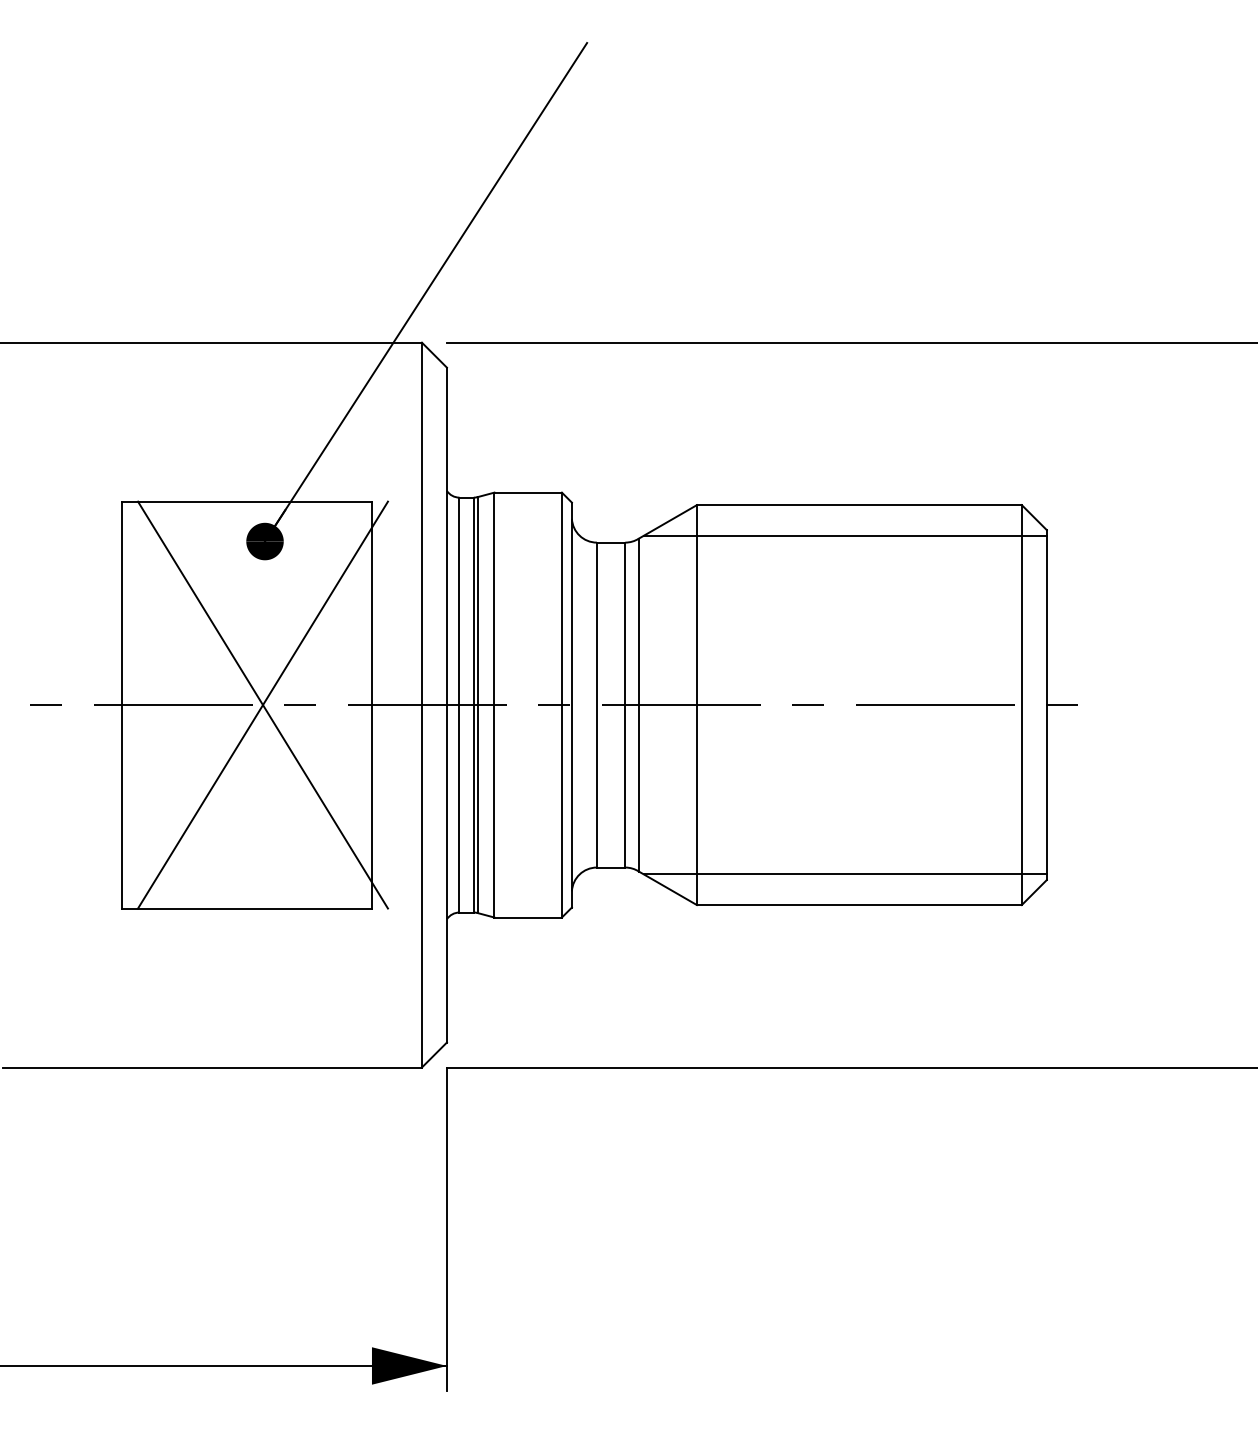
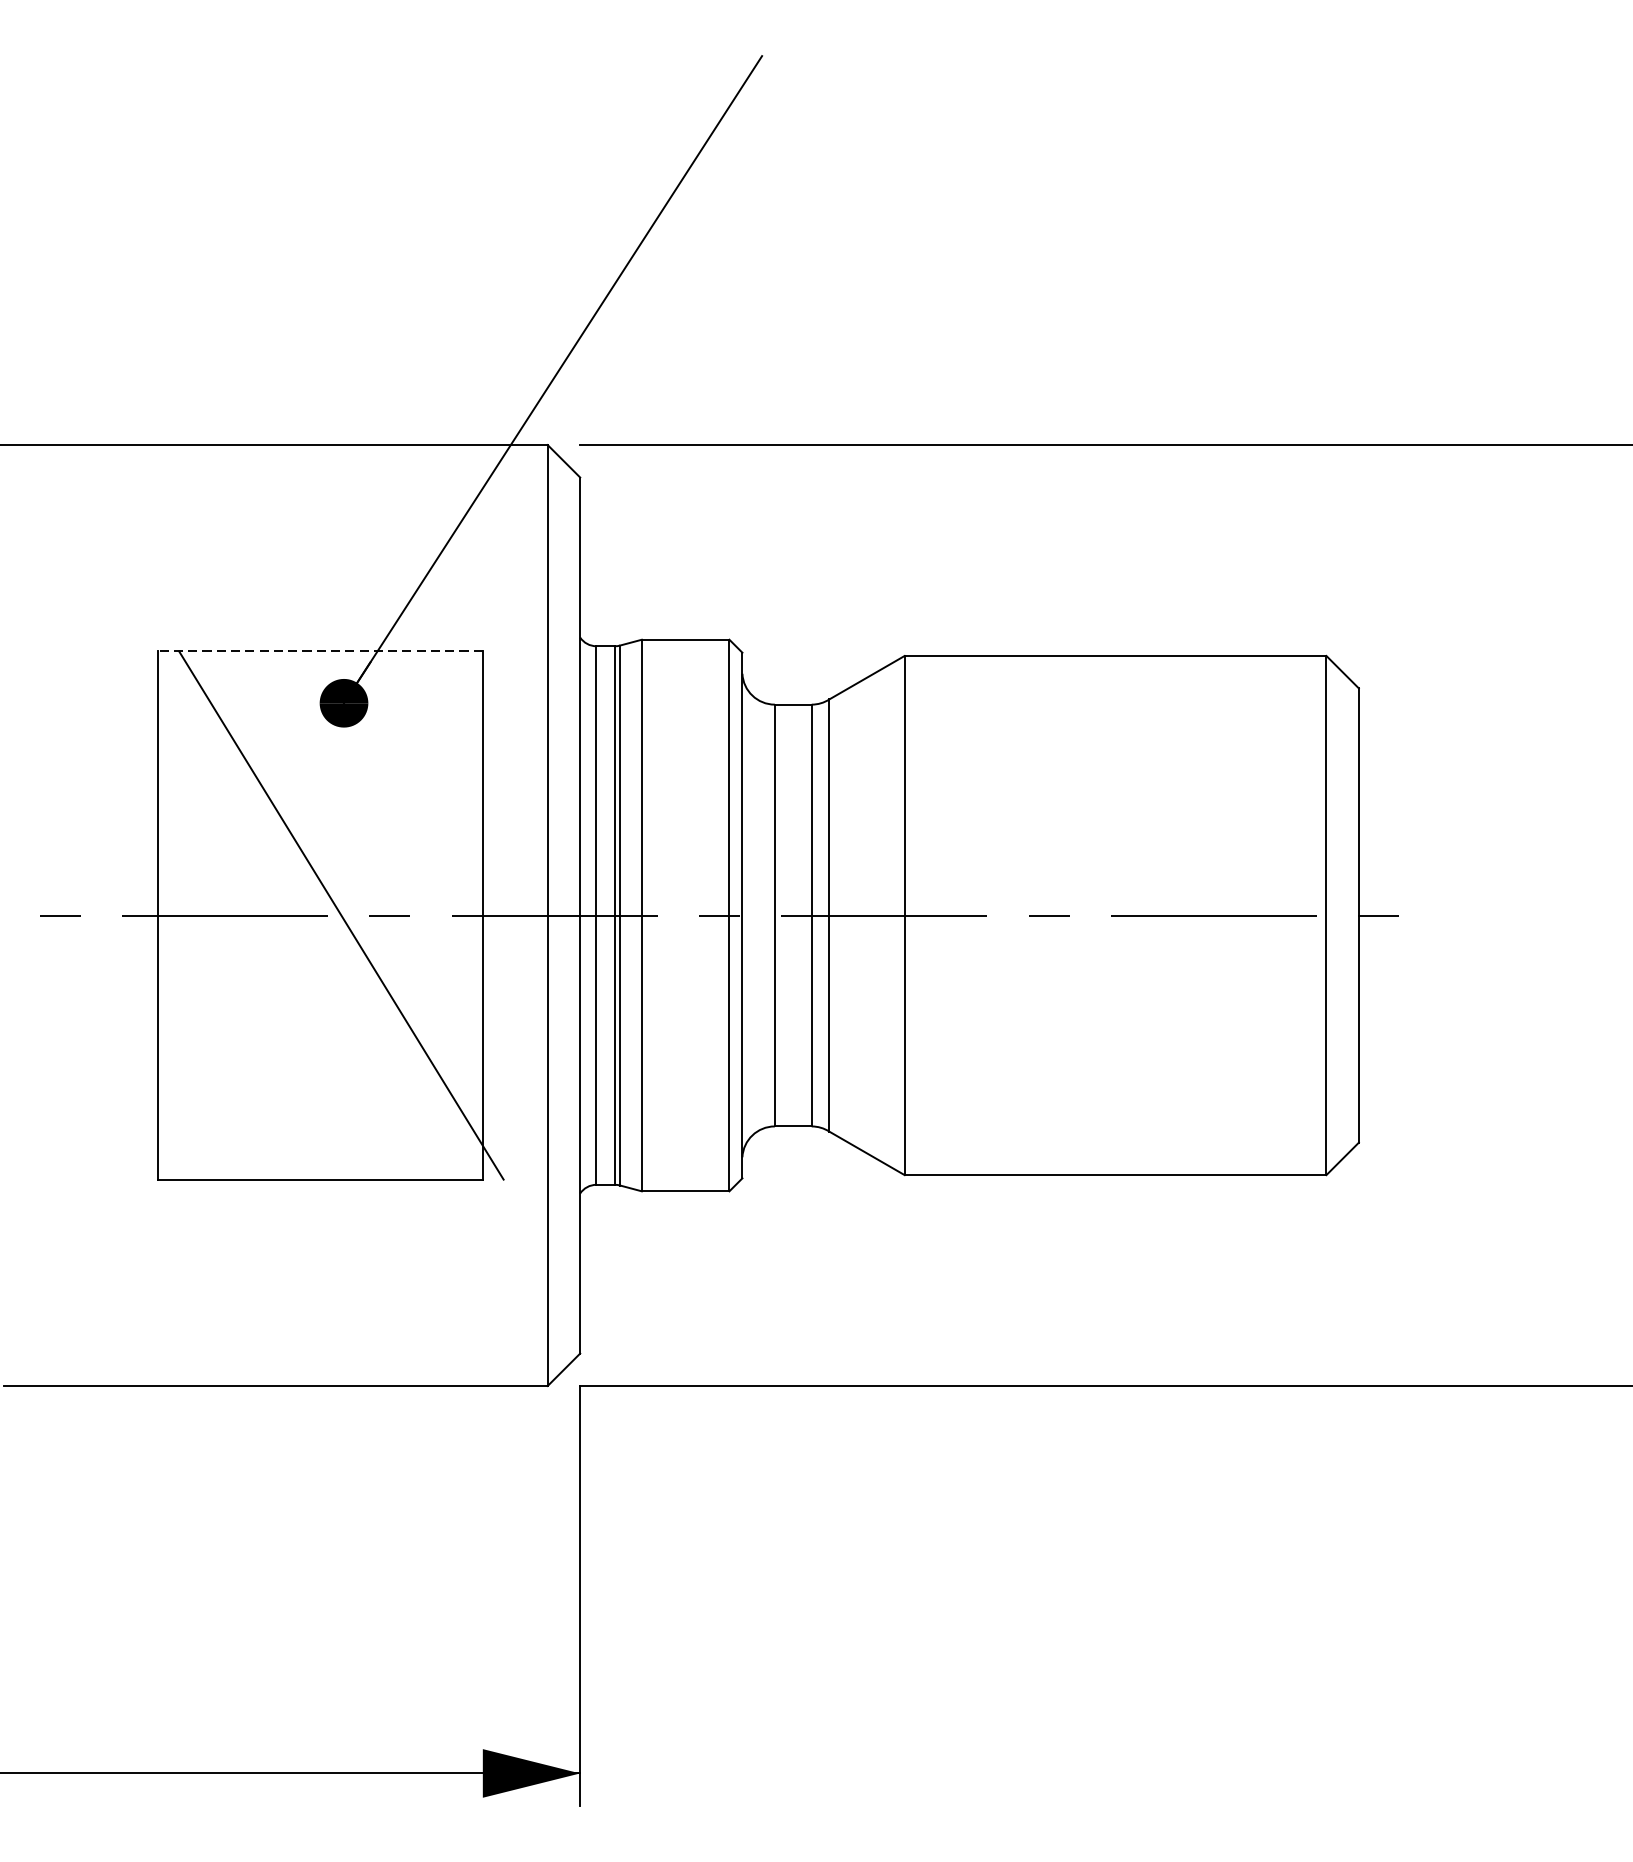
line: (247, 501) -> (321, 651), solid -> dashed
line: (844, 535) -> (1096, 695), removed
line: (262, 704) -> (340, 914), removed
line: (844, 874) -> (1096, 1135), removed

